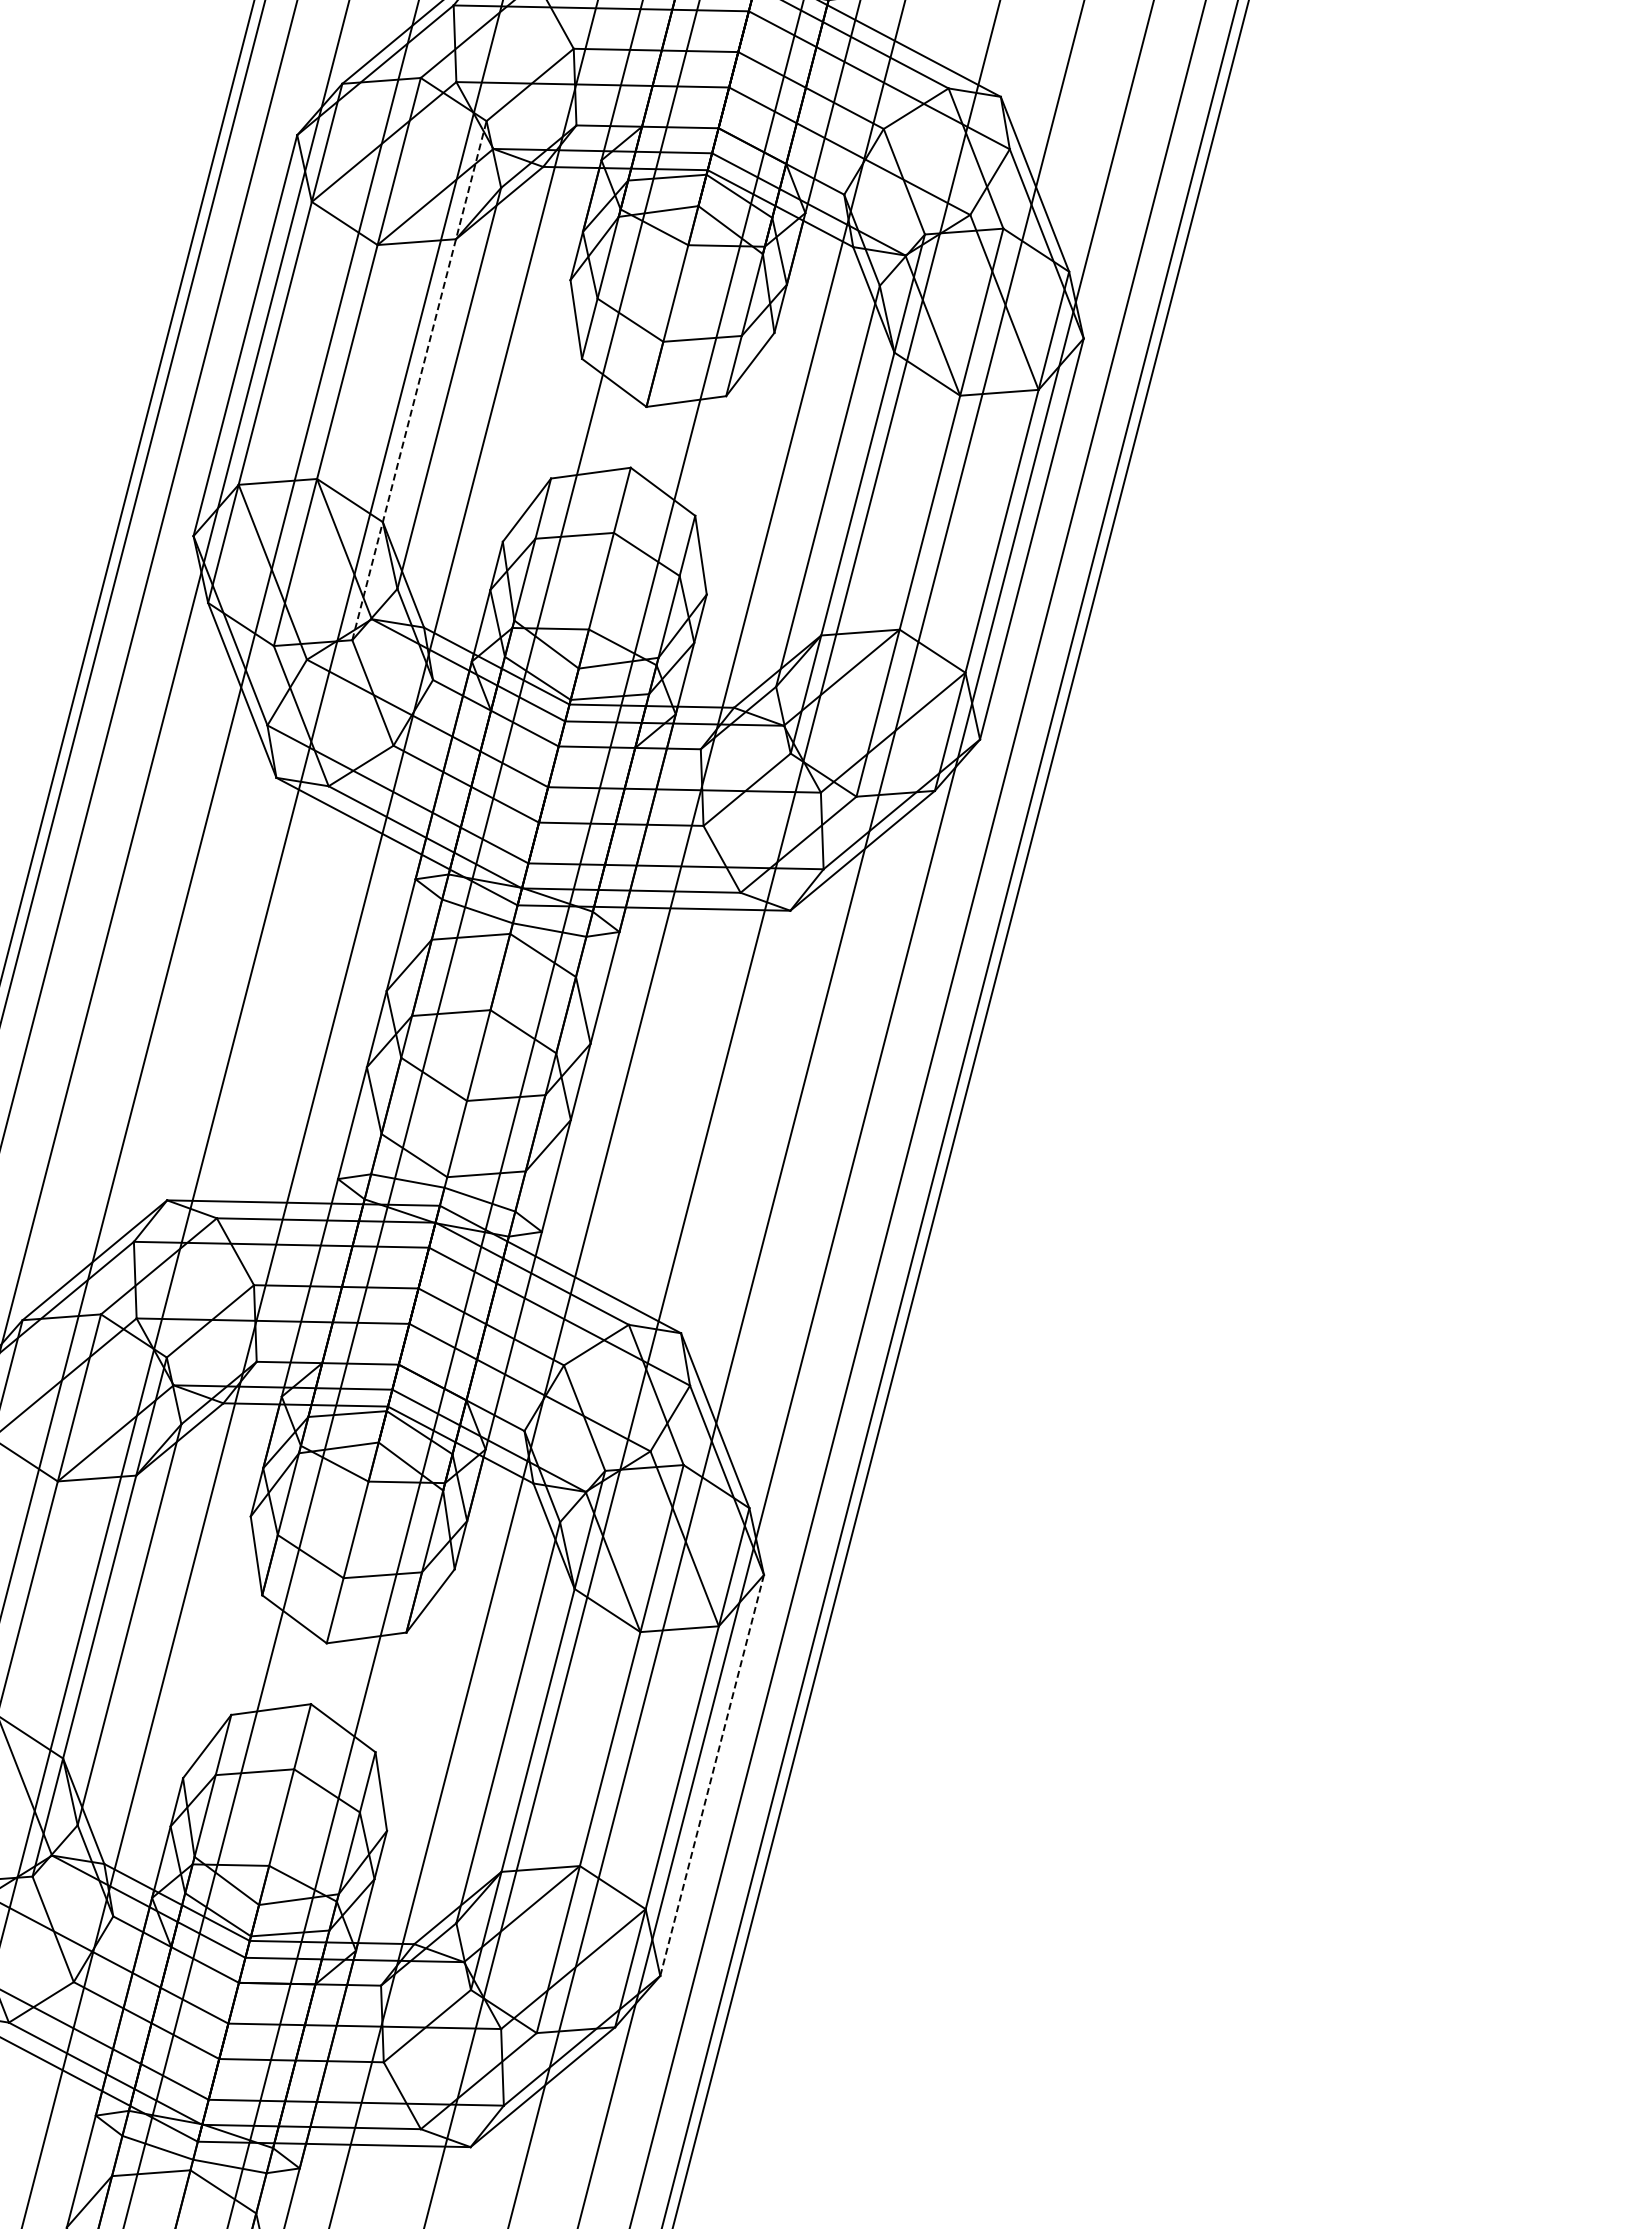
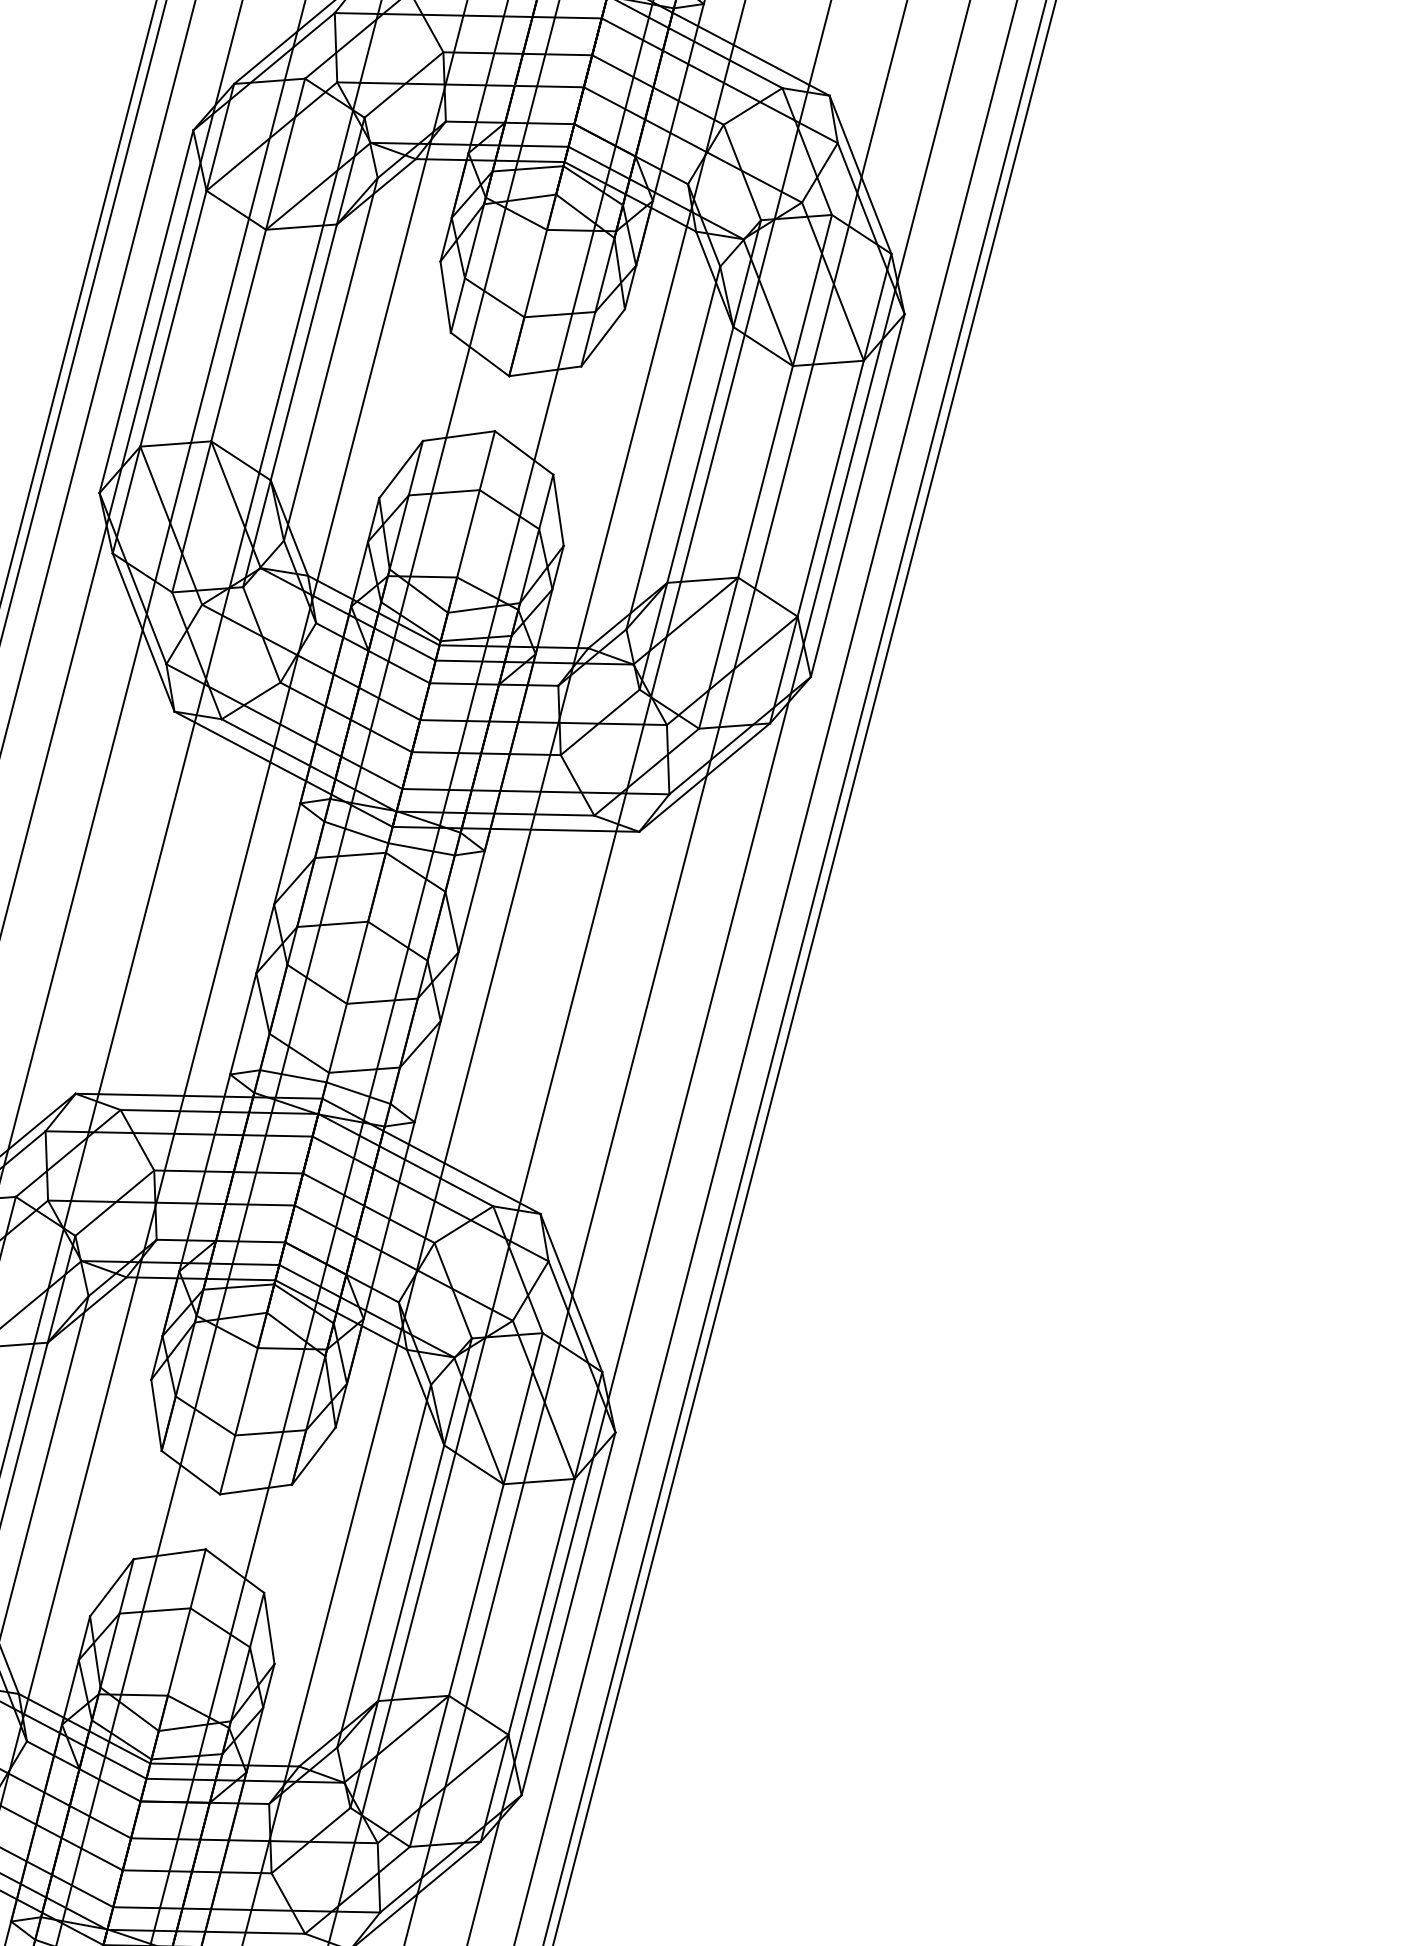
line: (419, 380) -> (303, 352), dashed -> solid
line: (712, 1774) -> (568, 1613), dashed -> solid

